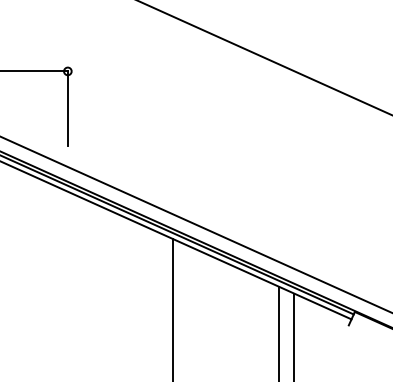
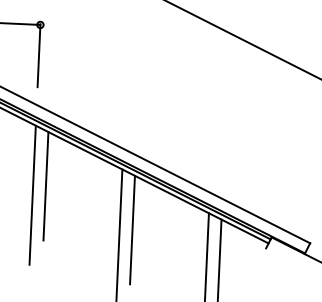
line: (83, 263) -> (46, 186), added
line: (67, 274) -> (32, 195), added
line: (188, 310) -> (132, 229), added

